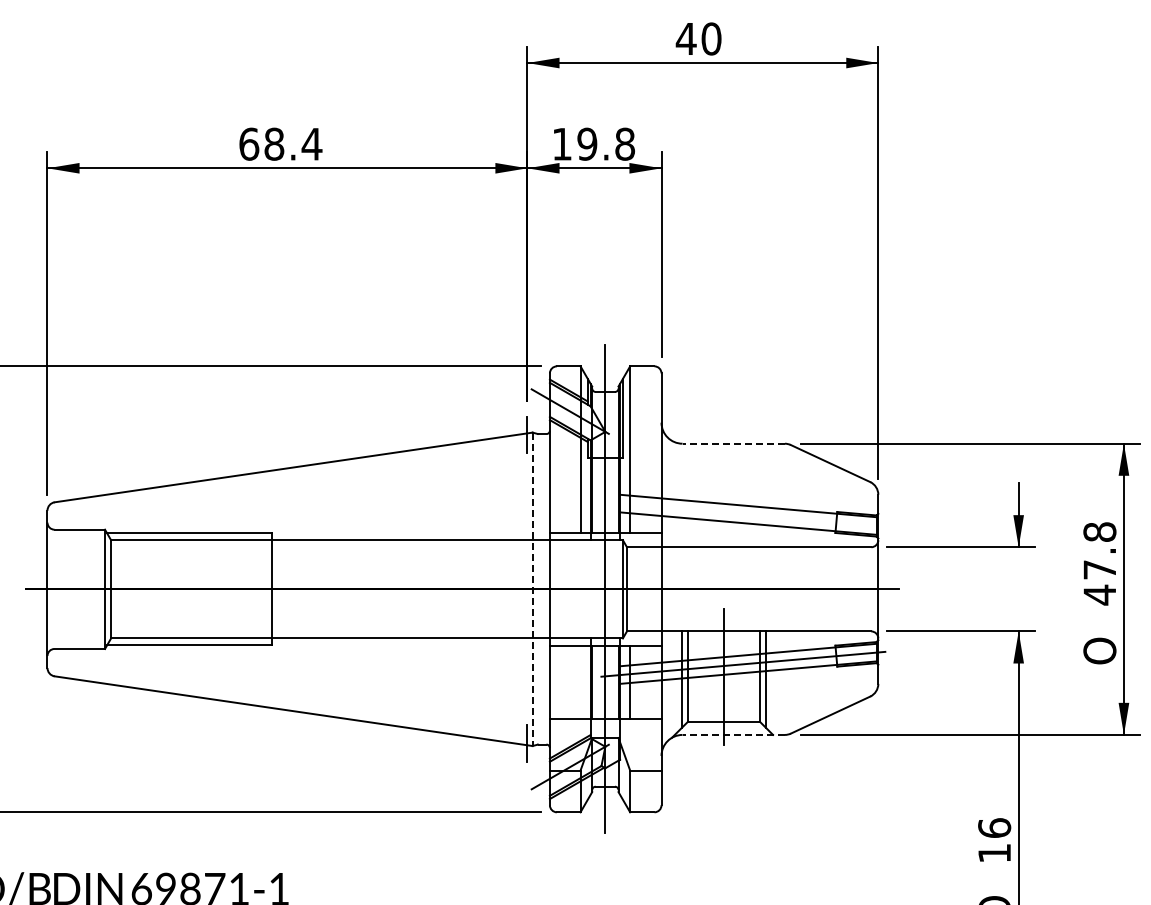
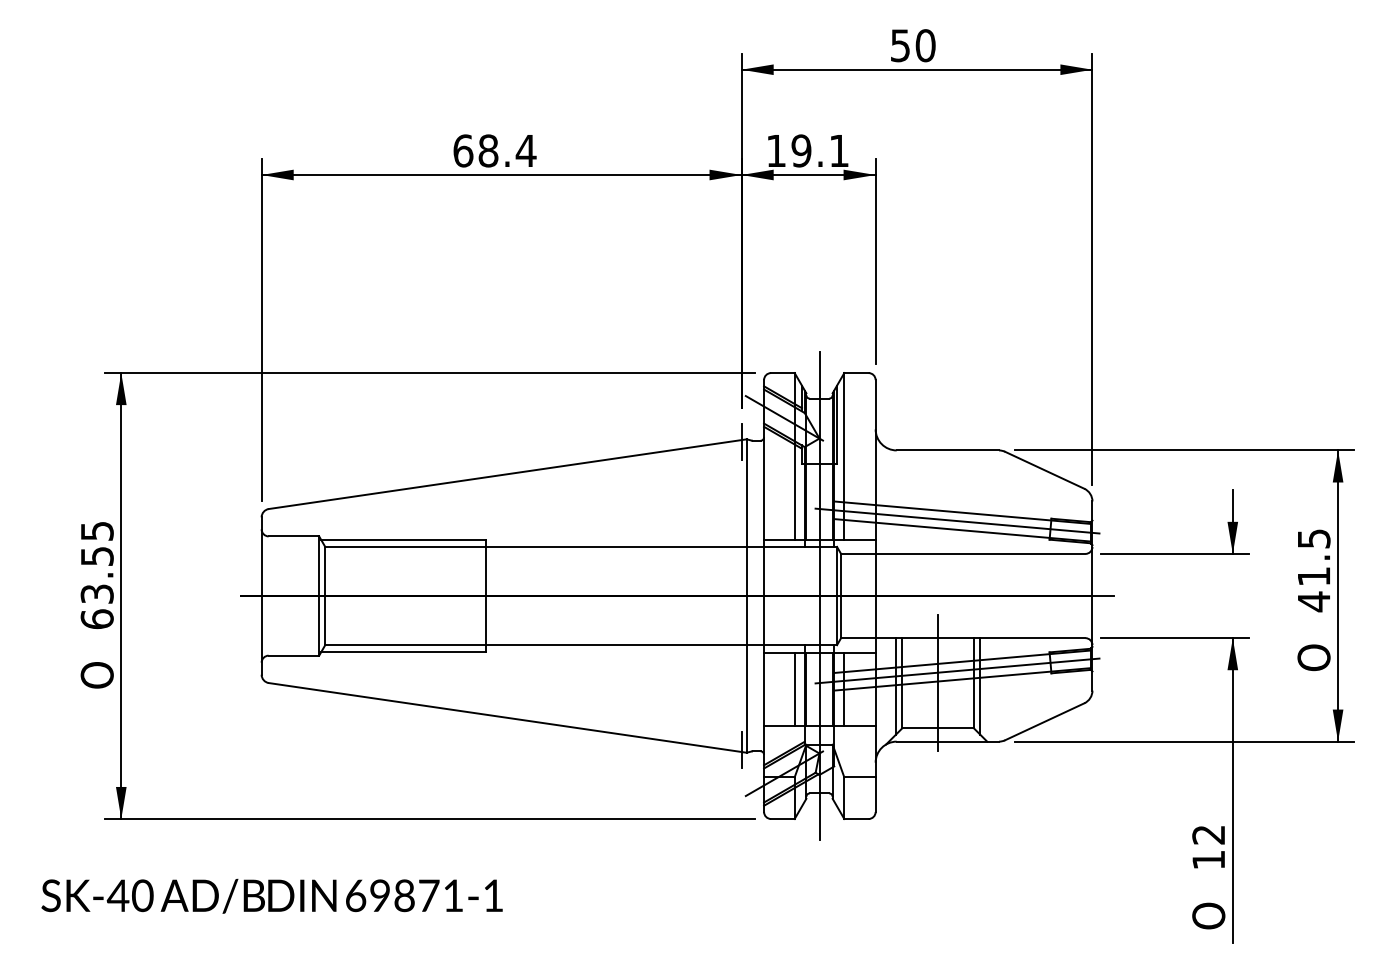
text: (686, 38) -> (900, 45), 40 -> 50
text: (625, 143) -> (839, 150), 19.8 -> 19.1
line: (733, 443) -> (947, 450), dashed -> solid
line: (743, 513) -> (957, 520), added
text: (1099, 550) -> (1313, 557), 47.8 -> 41.5
line: (532, 589) -> (746, 596), dashed -> solid
line: (580, 681) -> (794, 688), added
line: (733, 734) -> (947, 741), dashed -> solid
text: (994, 827) -> (1208, 834), 16 -> 12

